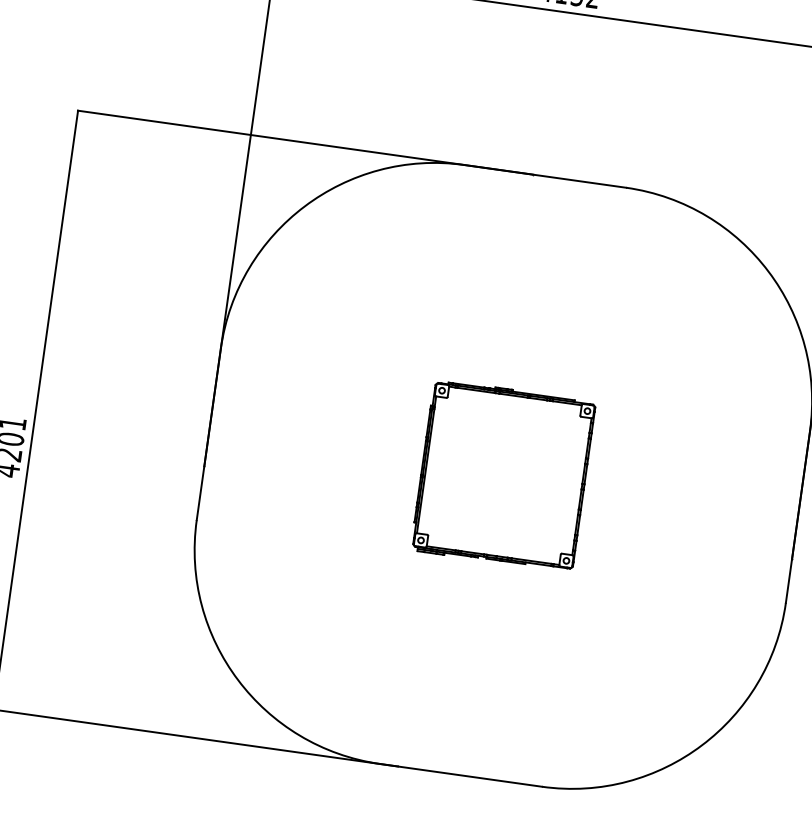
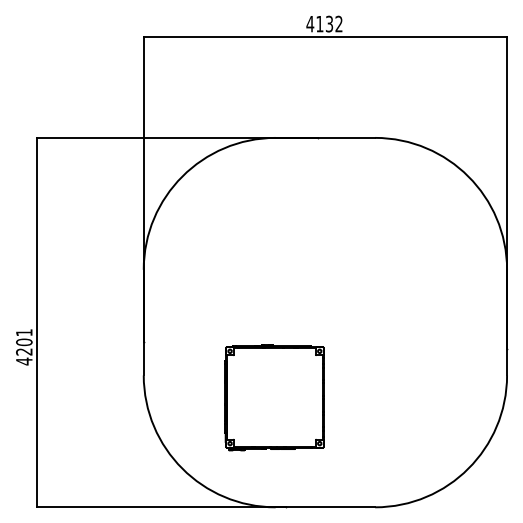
part: (503, 475) -> (274, 397), moved

